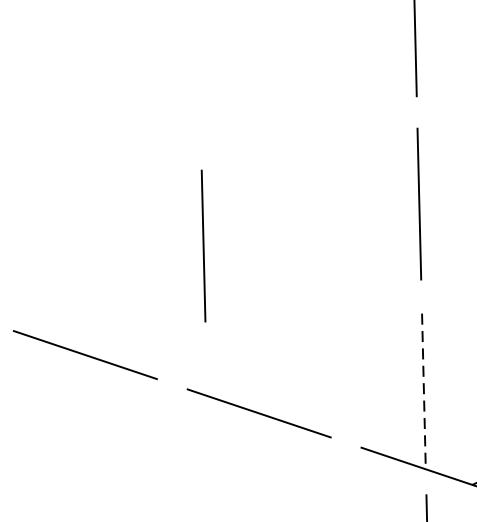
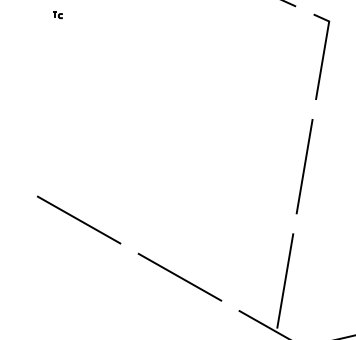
line: (203, 245) -> (165, 166), removed
line: (424, 386) -> (285, 280), dashed -> solid

